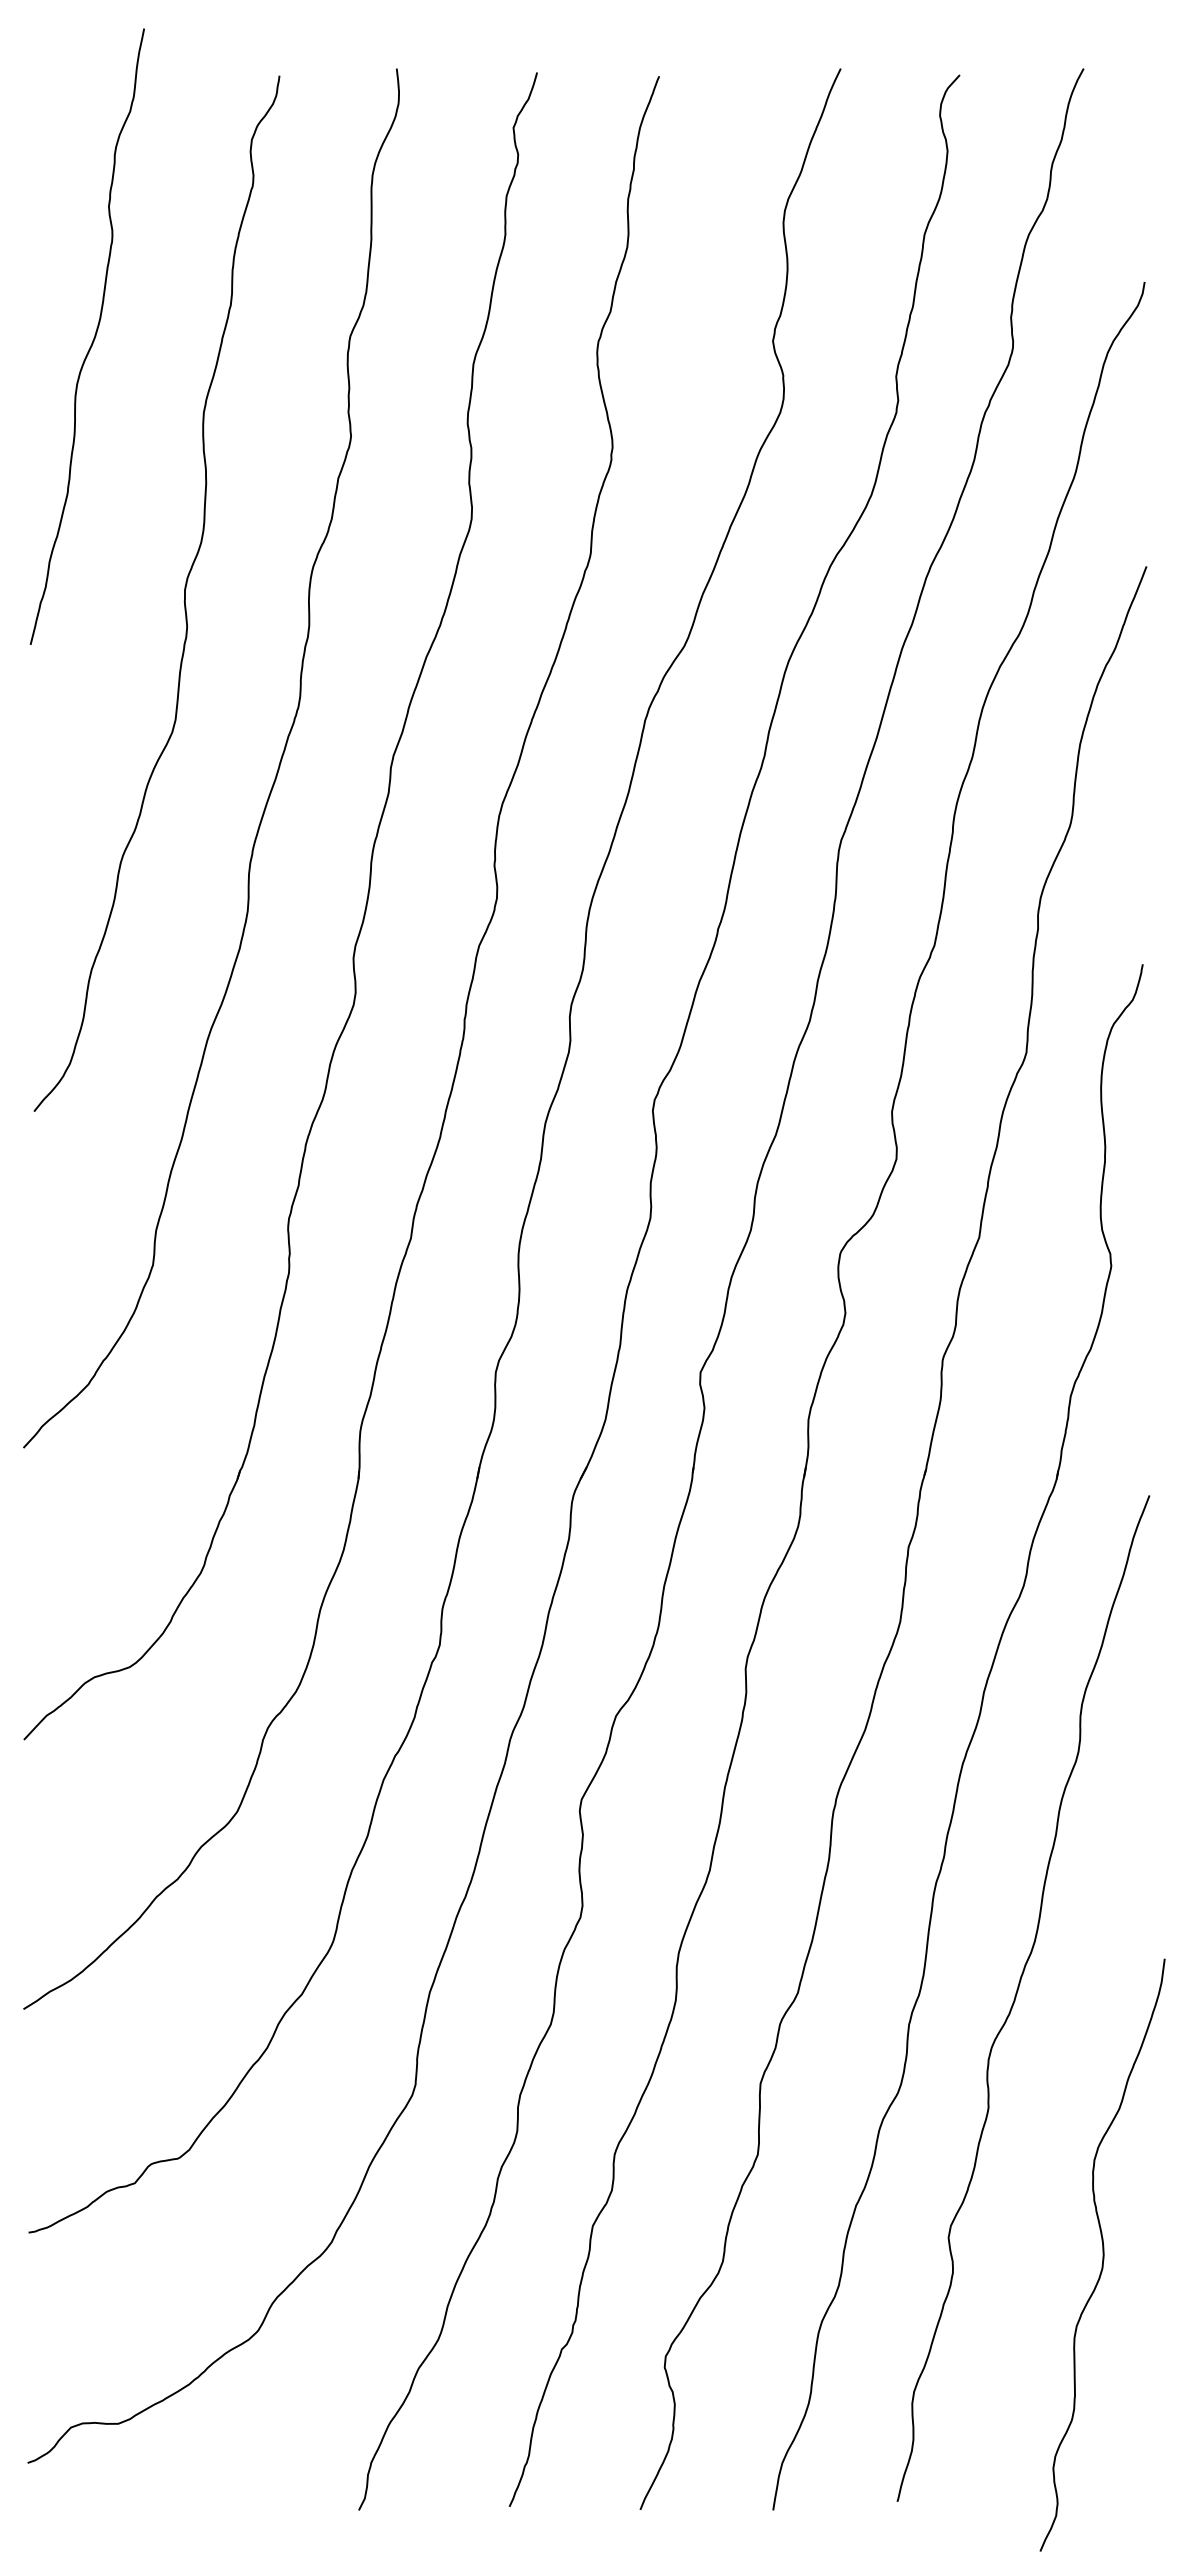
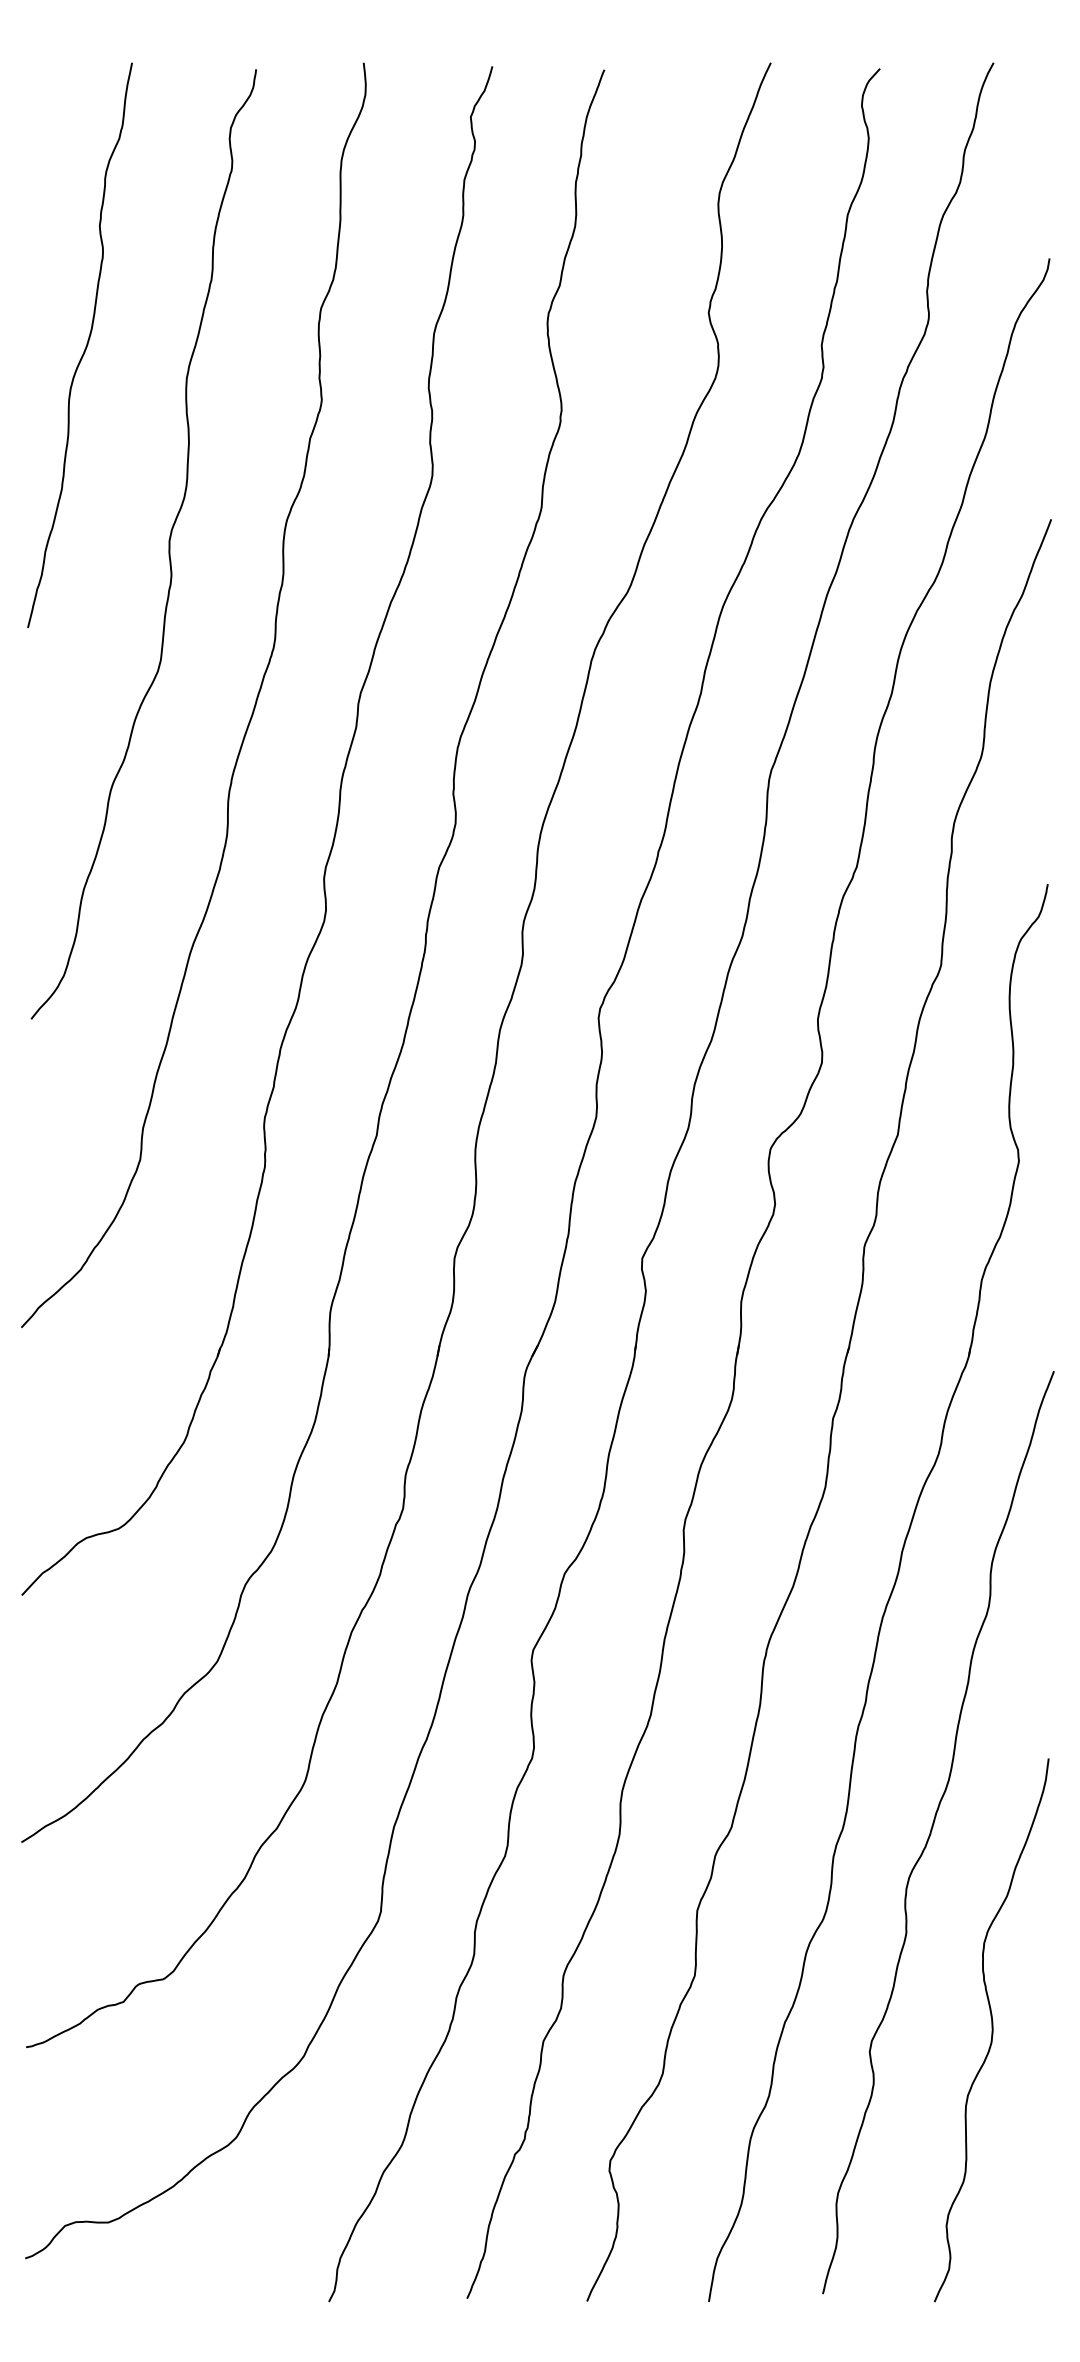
curve: (93, 337) -> (85, 346), moved
curve: (1102, 2254) -> (991, 2029), moved

